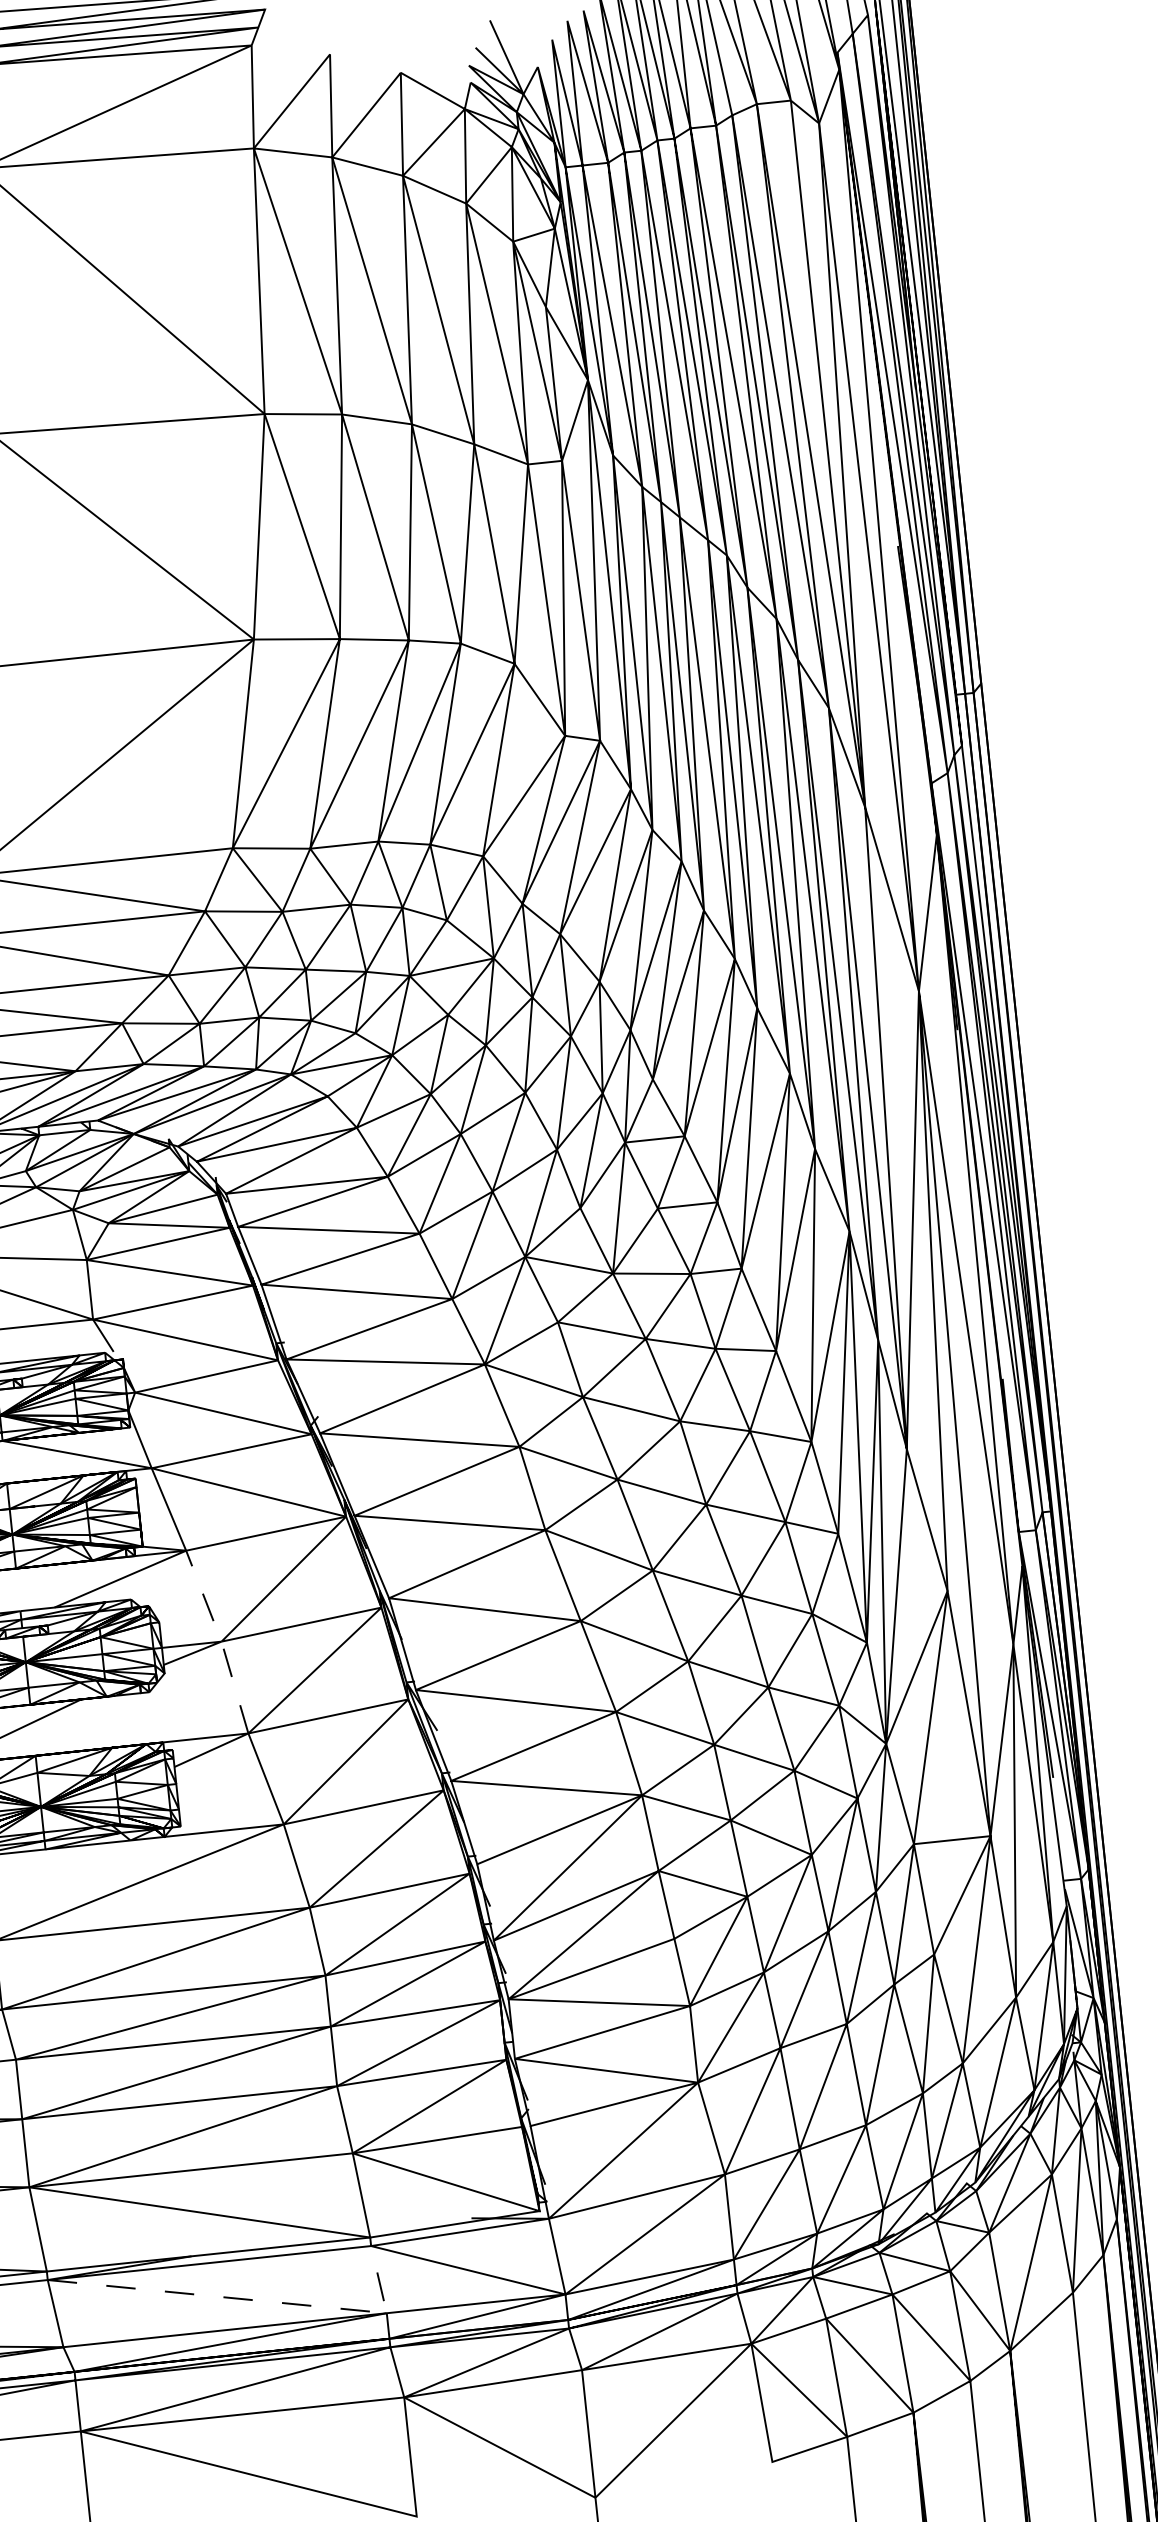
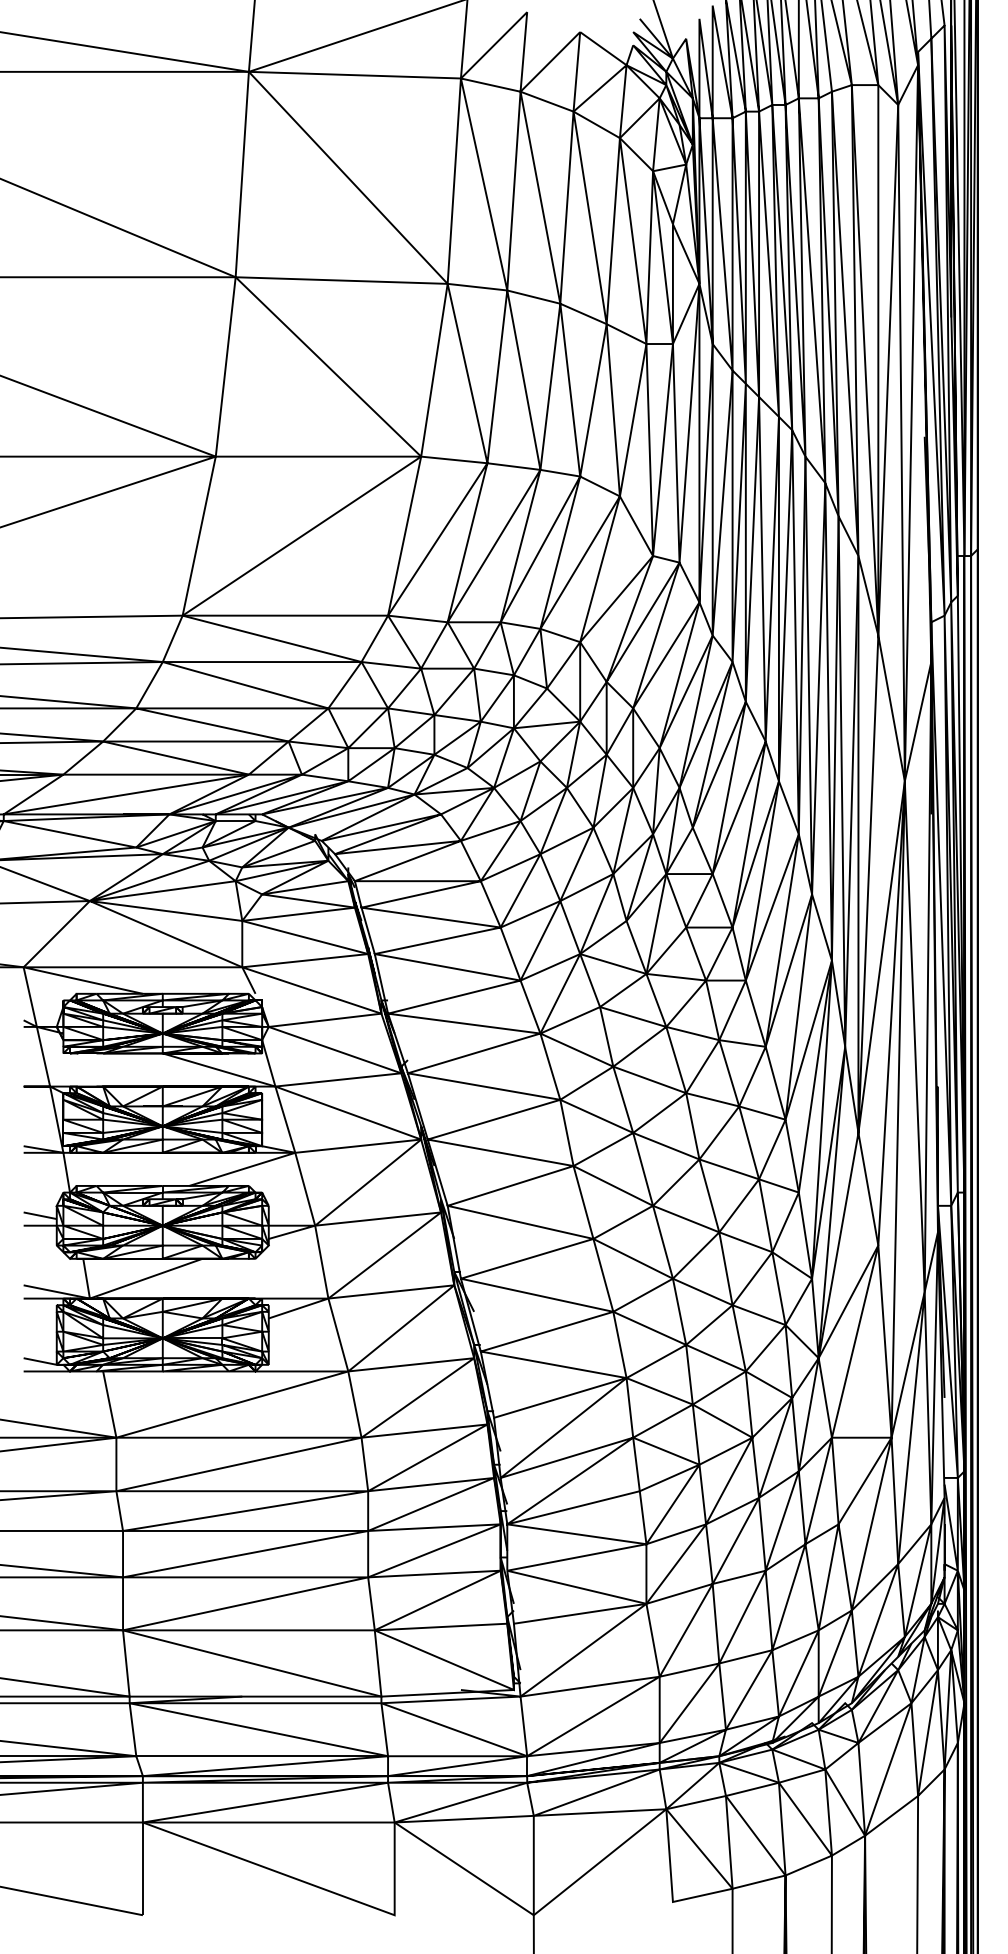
line: (221, 1641) -> (315, 1225), dashed -> solid
line: (253, 2300) -> (286, 1735), dashed -> solid

